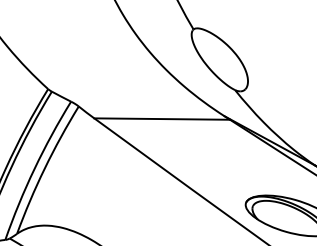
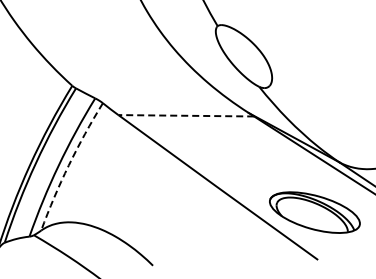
line: (162, 118) -> (186, 115), solid -> dashed
arc: (44, 168) -> (68, 165), solid -> dashed

